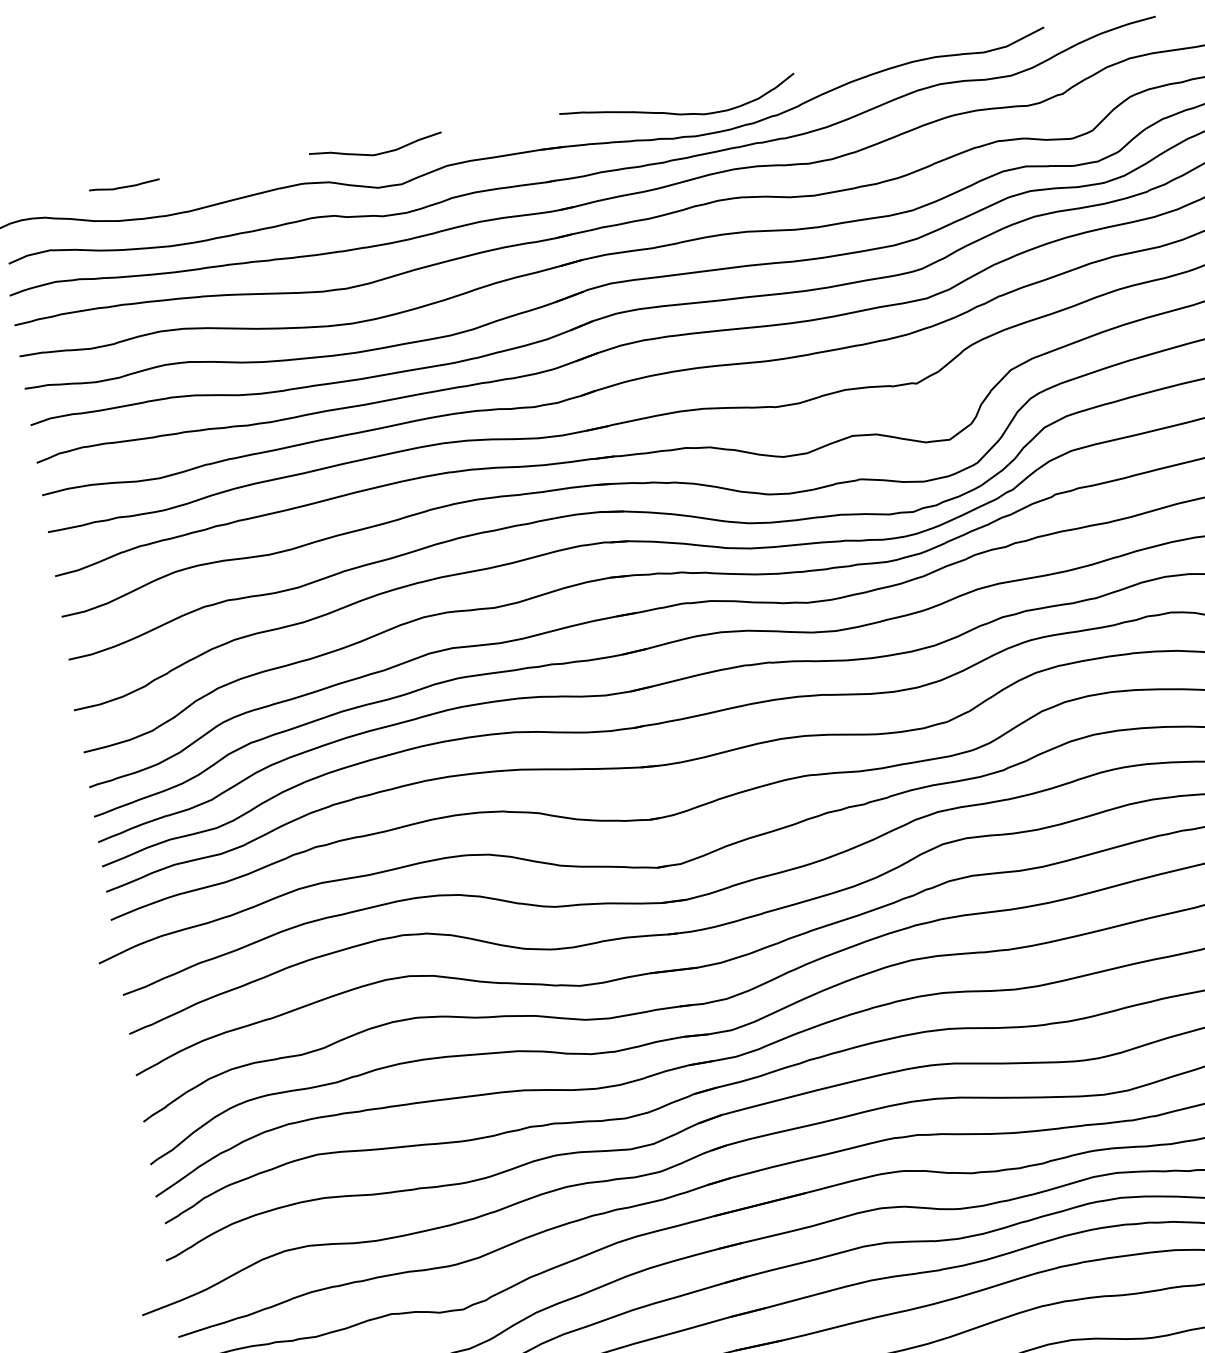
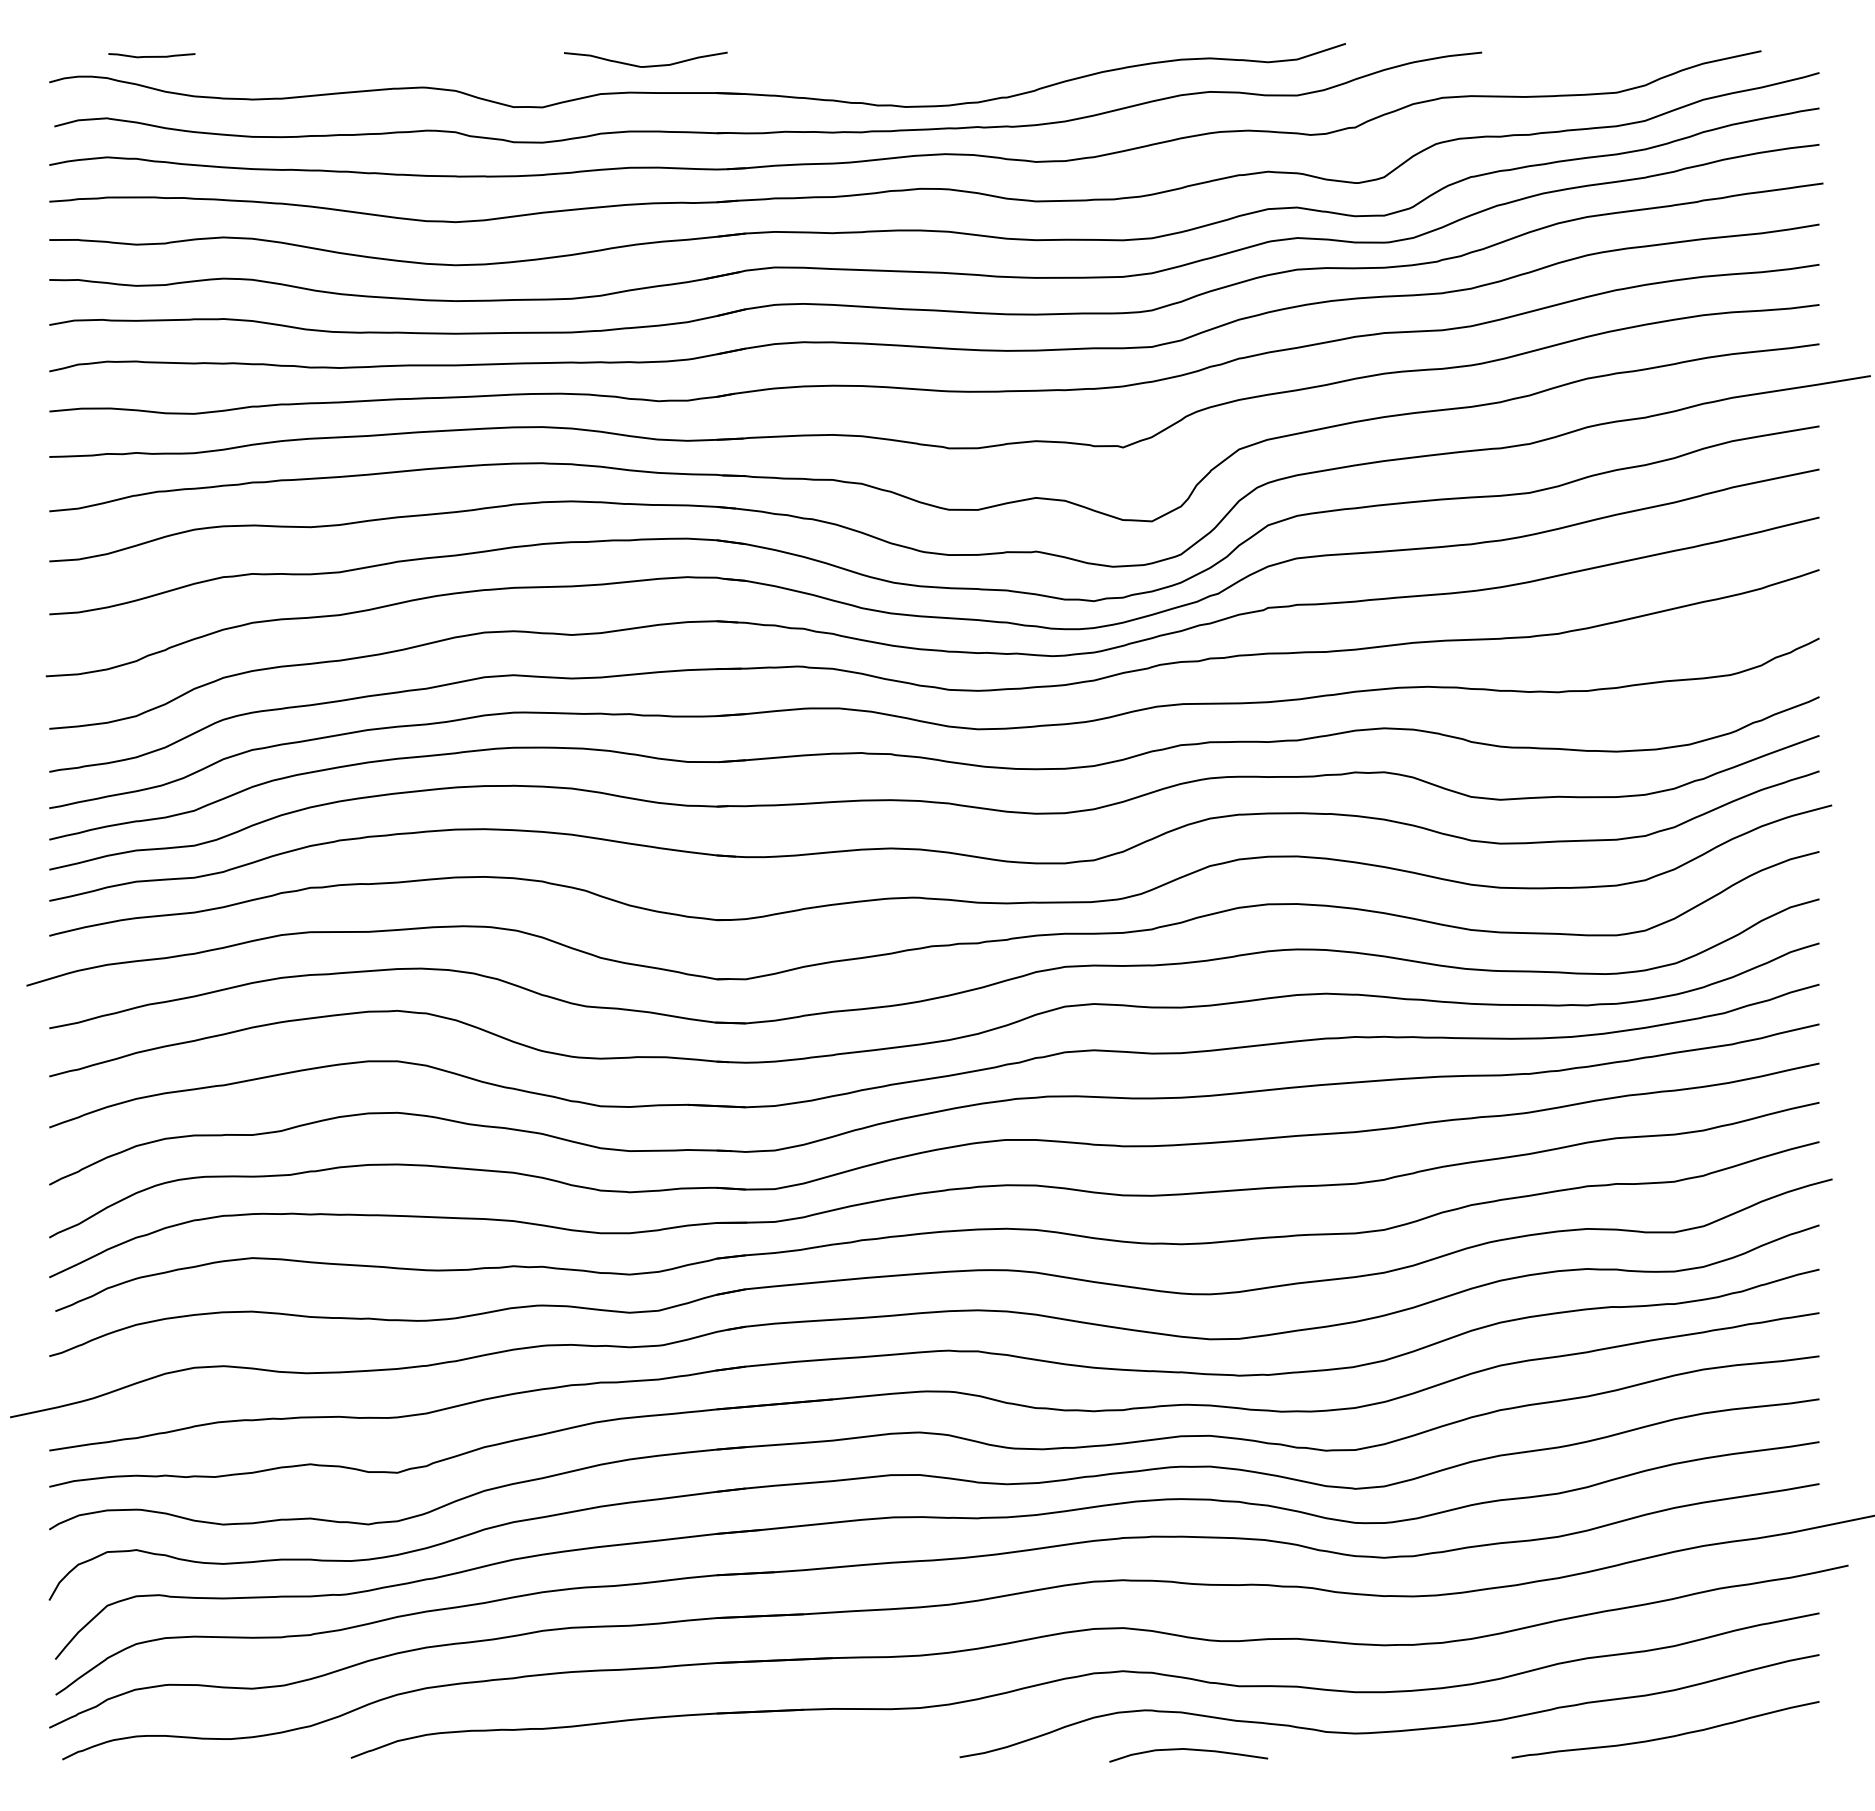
curve: (676, 113) -> (887, 75), removed
curve: (376, 153) -> (645, 65), moved
curve: (124, 186) -> (151, 56), moved

